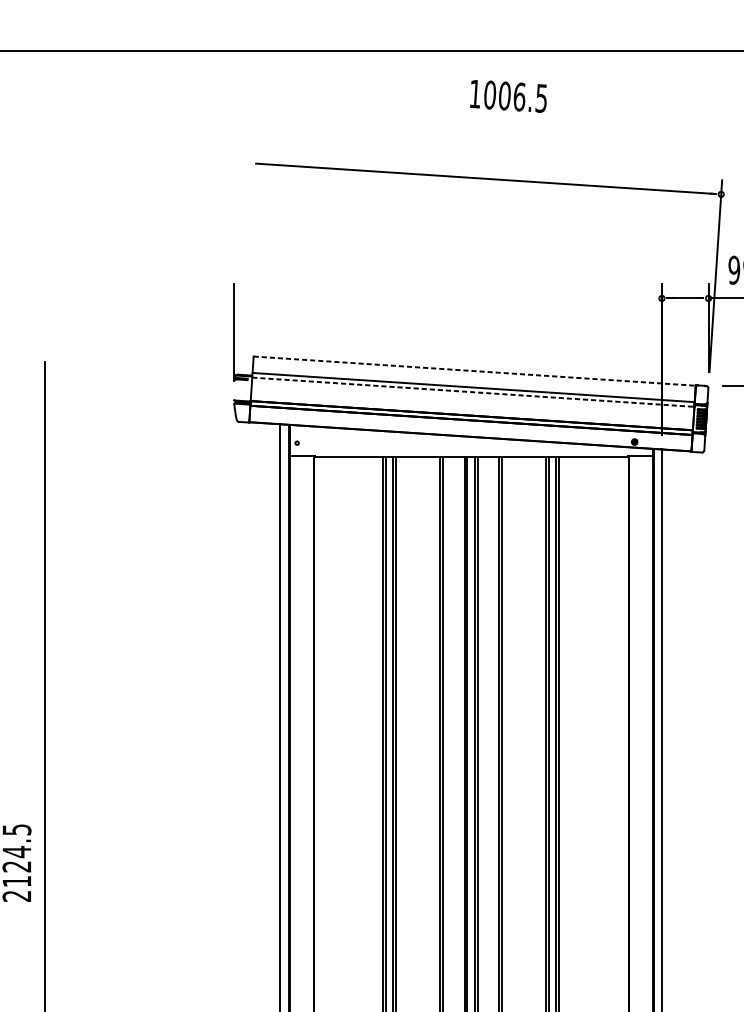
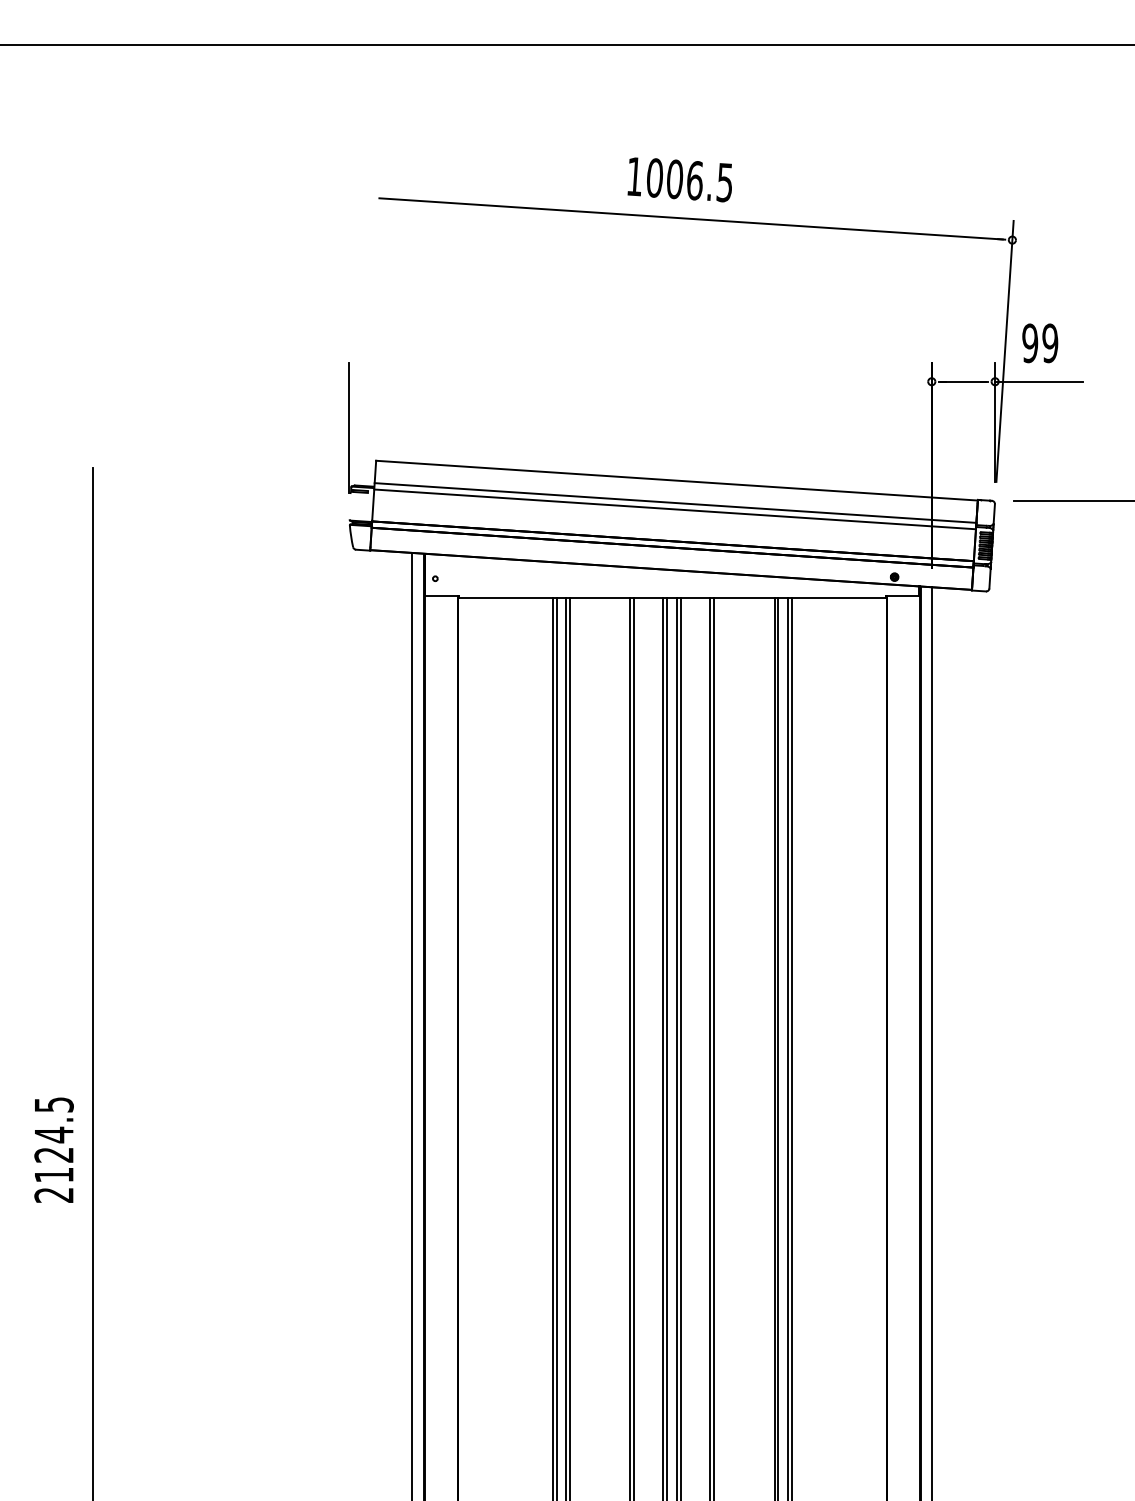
text: (508, 96) -> (679, 179), moved
line: (475, 371) -> (677, 480), dashed -> solid
line: (473, 392) -> (675, 509), dashed -> solid

